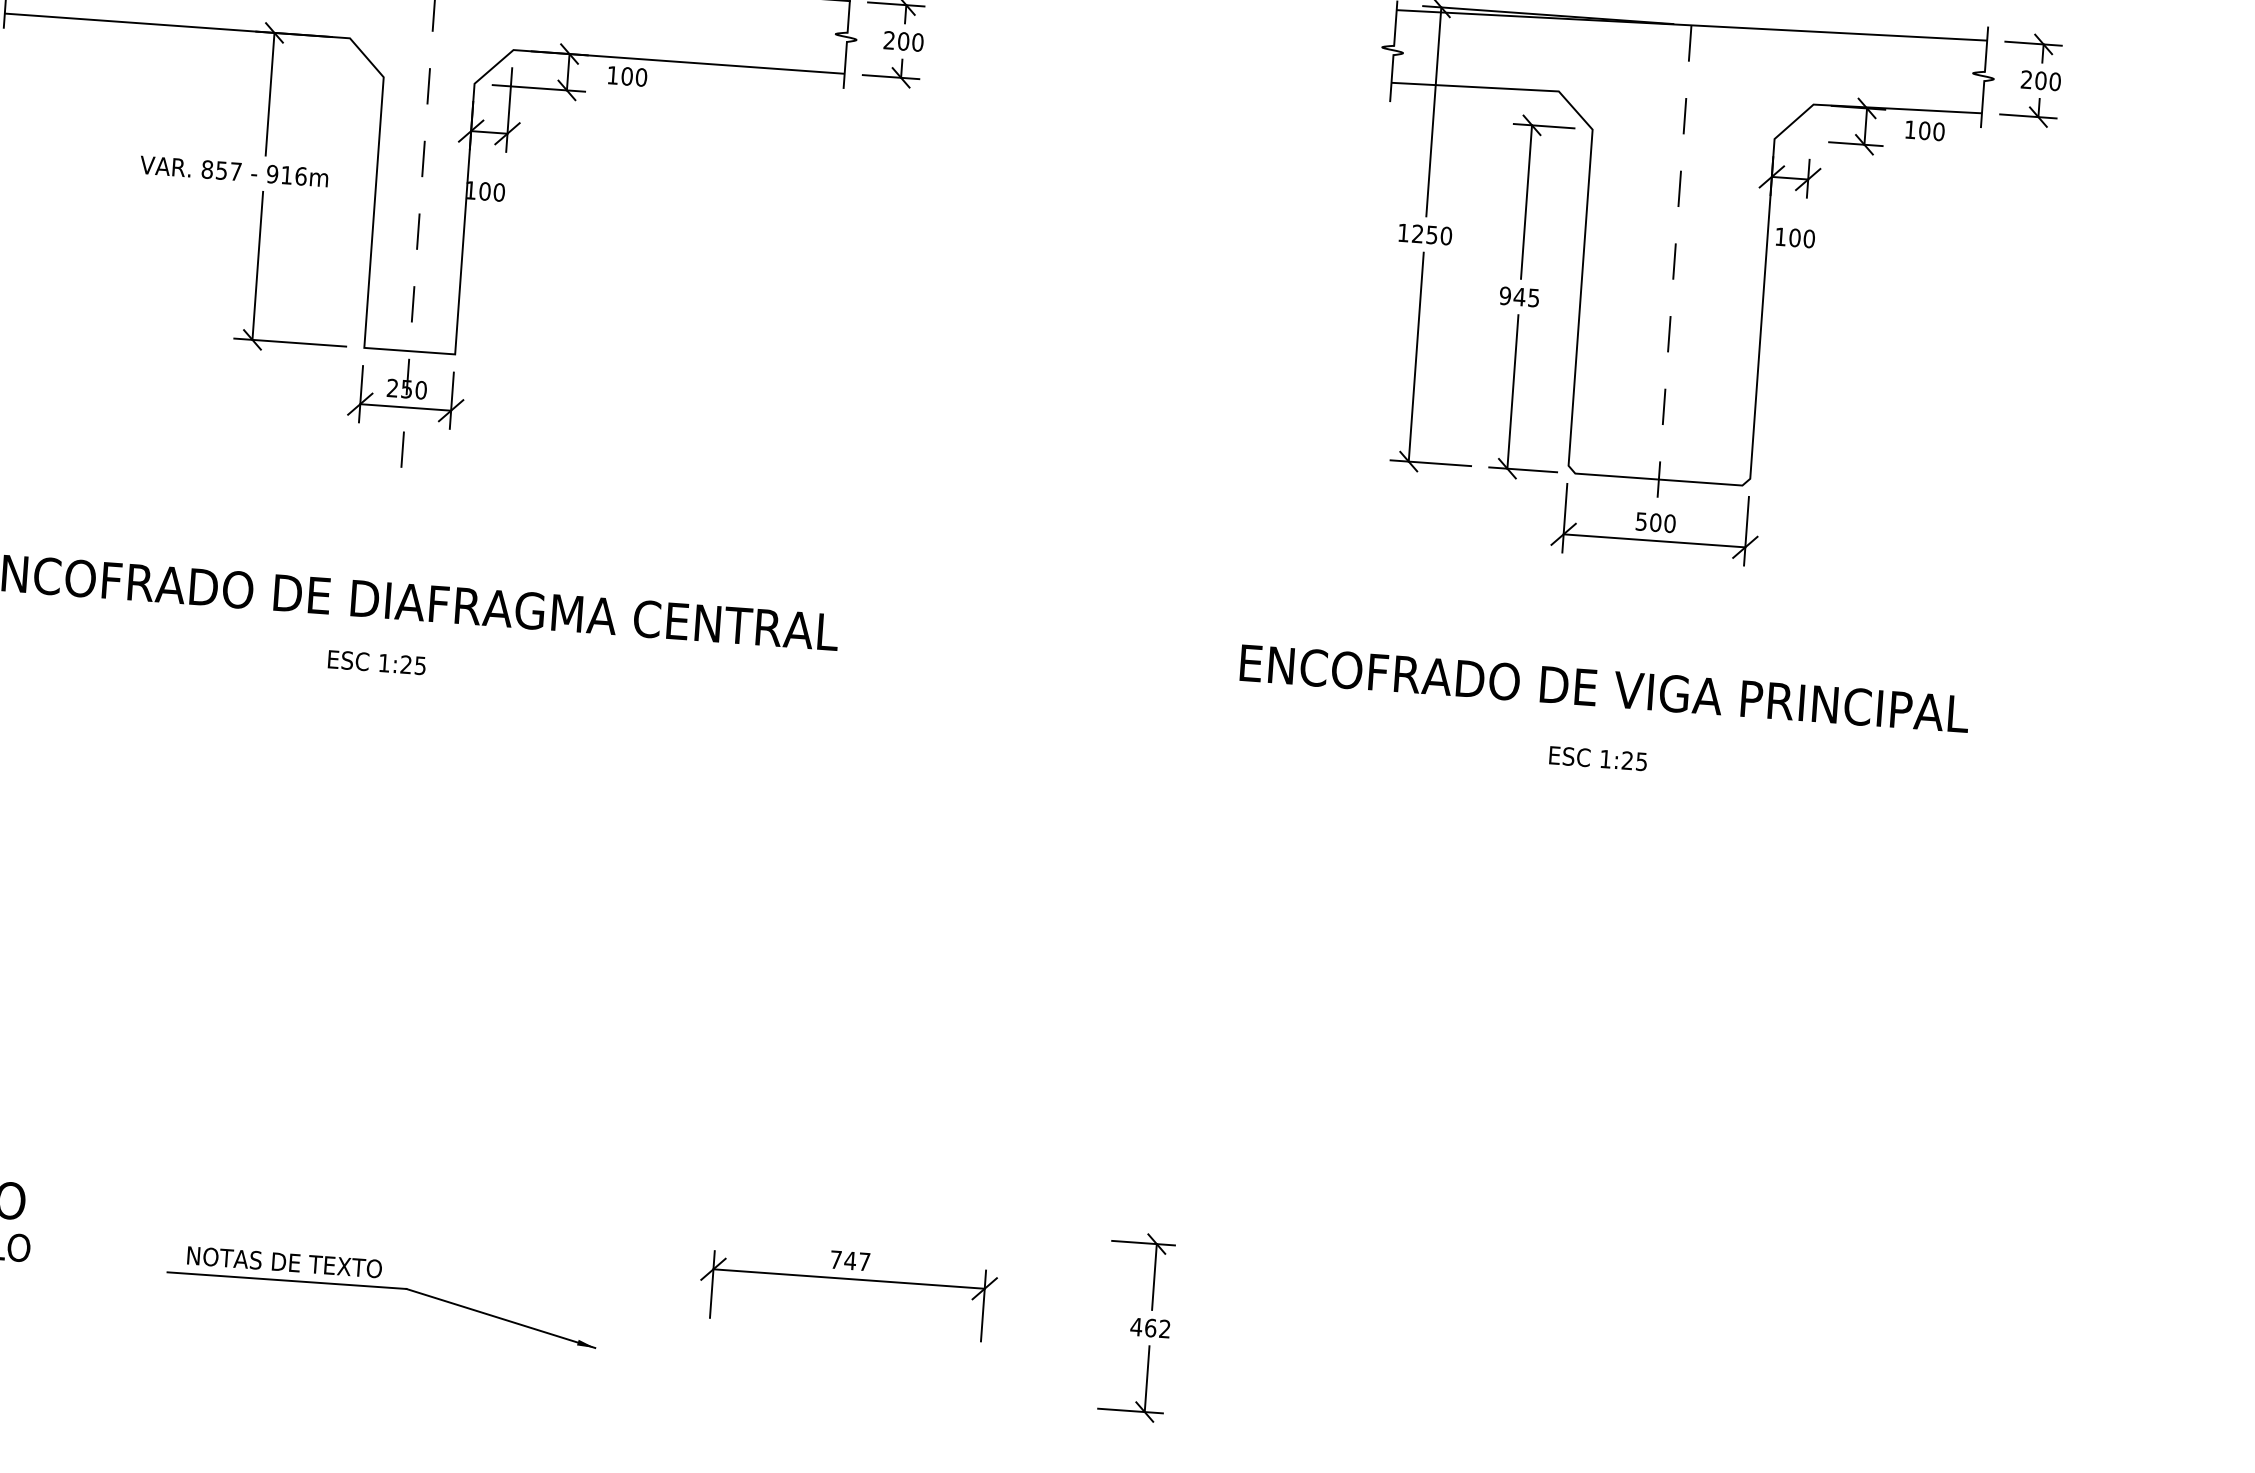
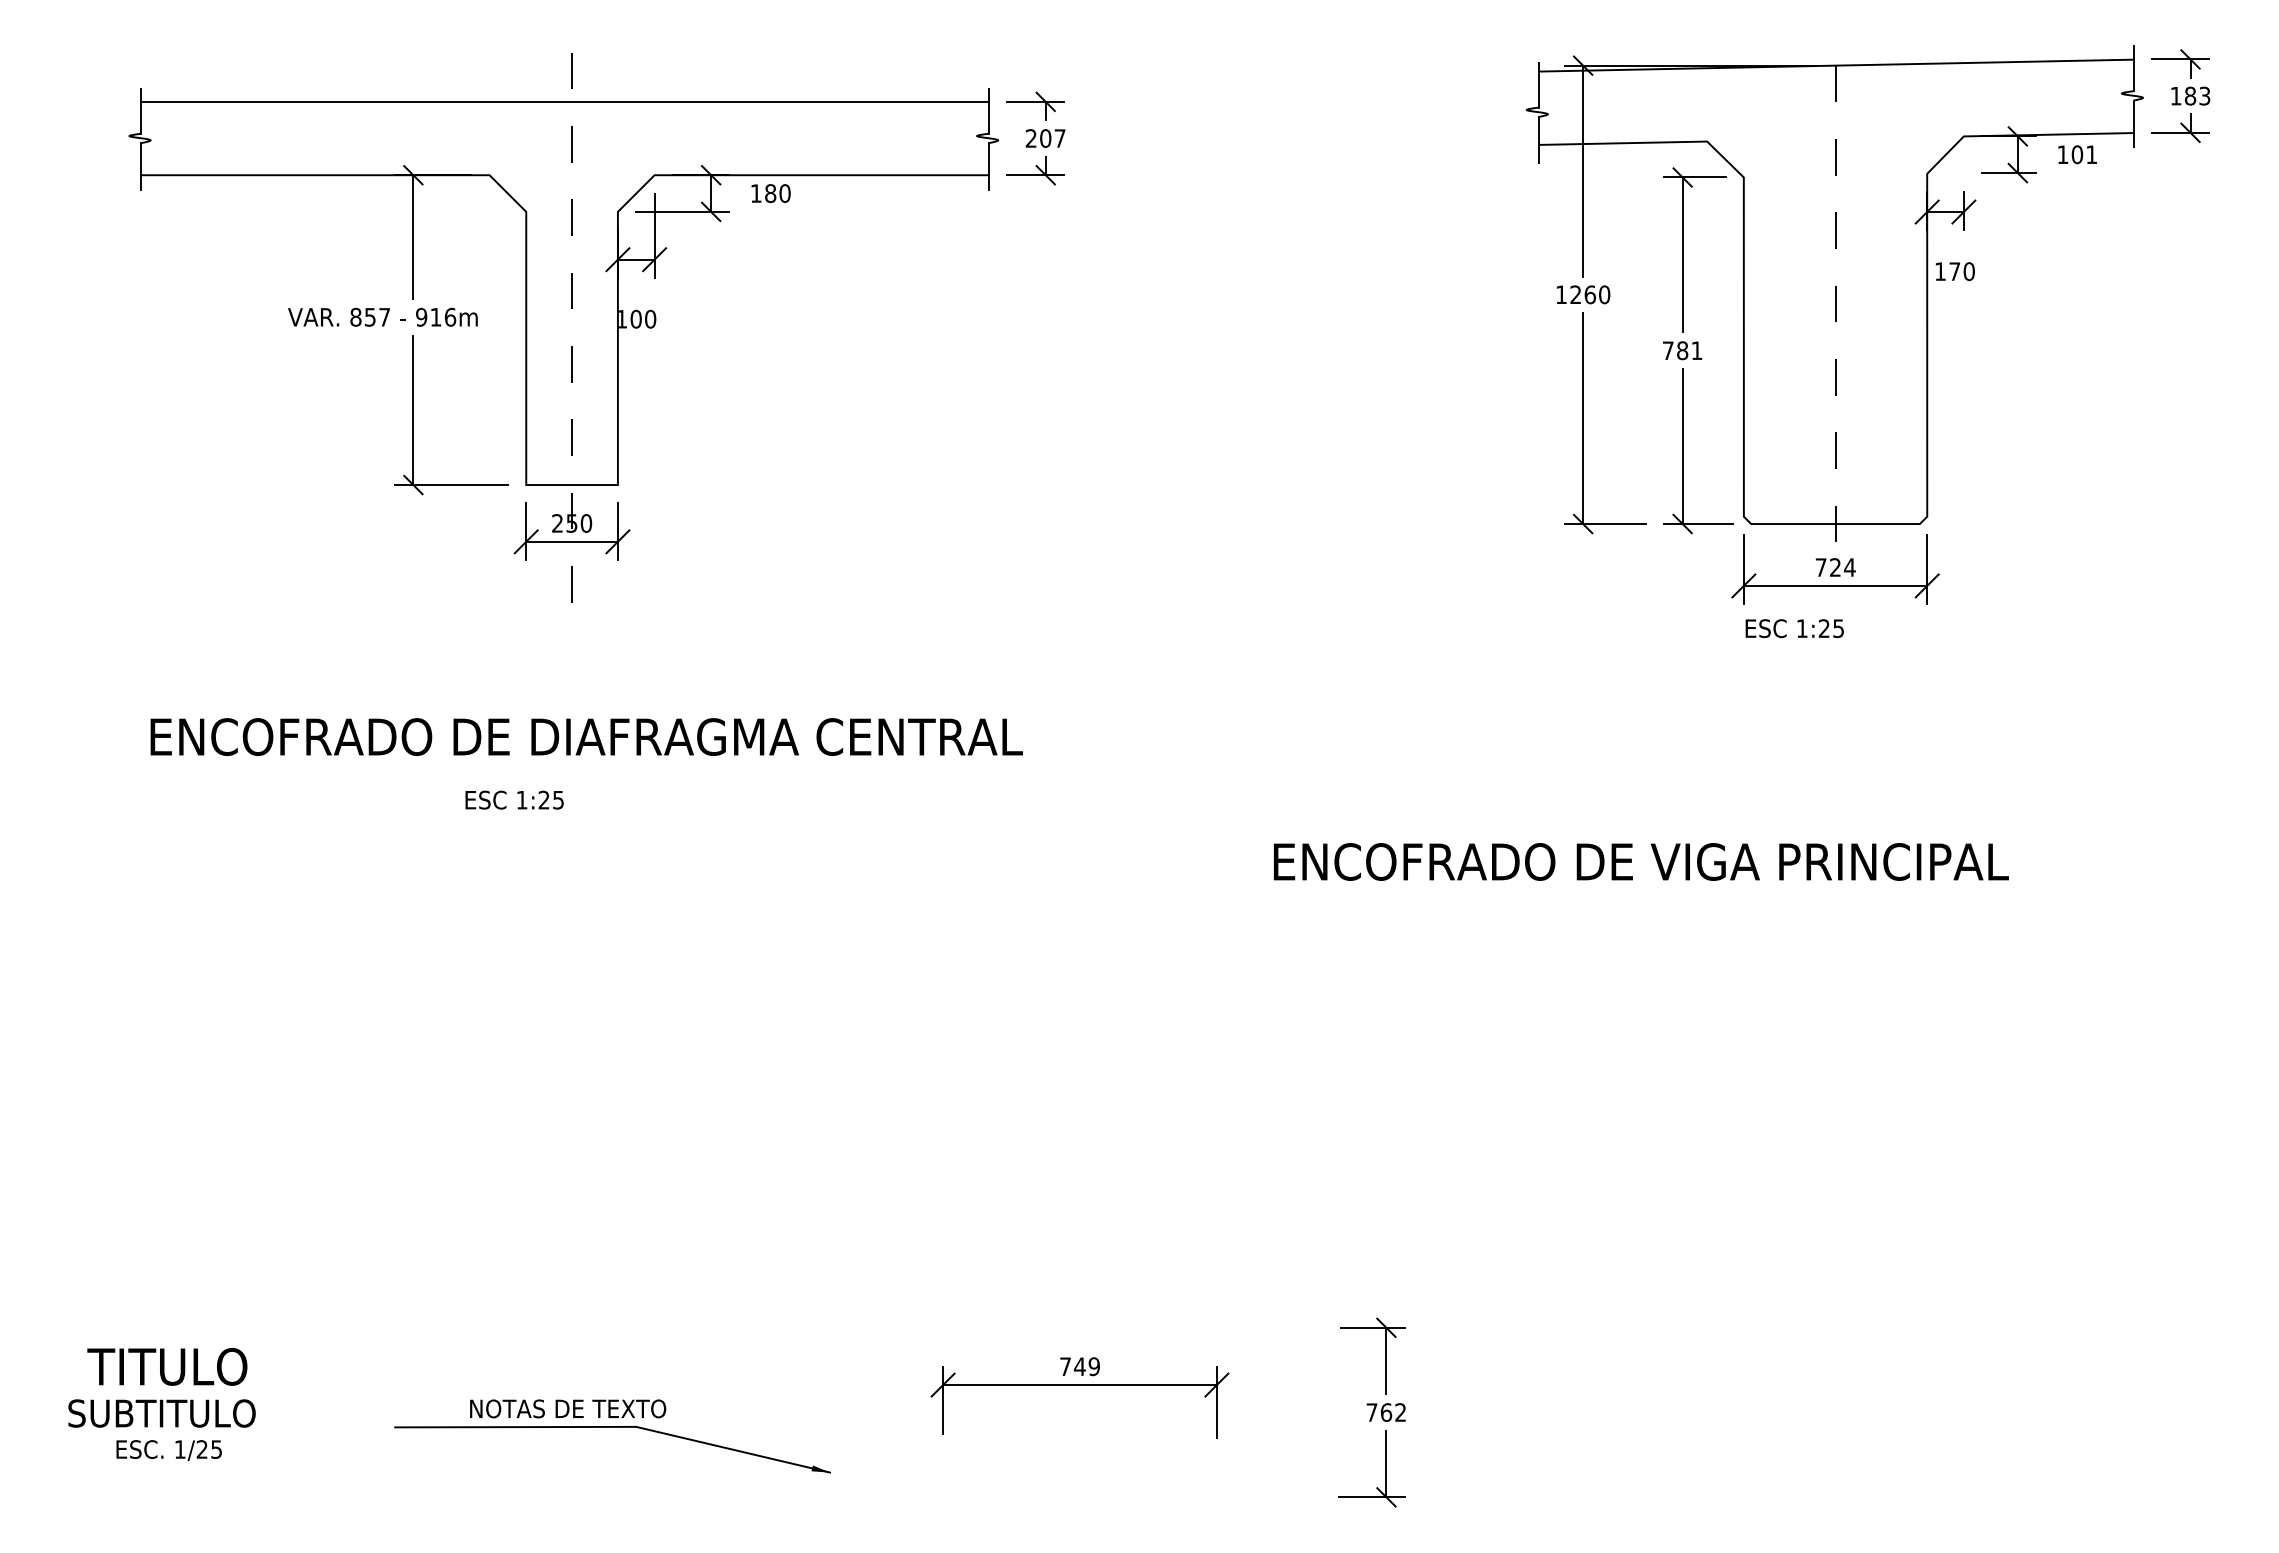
text: (917, 42) -> (1059, 138), 200 -> 207
text: (627, 76) -> (770, 193), 100 -> 180
text: (2041, 80) -> (2190, 95), 200 -> 183
text: (1938, 131) -> (2091, 154), 100 -> 101
text: (1431, 234) -> (1589, 294), 1250 -> 1260
text: (1794, 237) -> (1954, 271), 100 -> 170
text: (1519, 296) -> (1682, 350), 945 -> 781
text: (1655, 522) -> (1835, 567), 500 -> 724
text: (376, 662) -> (514, 799), moved
text: (1605, 688) -> (1641, 861), moved
text: (1598, 758) -> (1794, 628), moved
text: (285, 1261) -> (568, 1408), moved
text: (863, 1261) -> (1093, 1366), 747 -> 749
text: (1135, 1326) -> (1371, 1412), 462 -> 762

